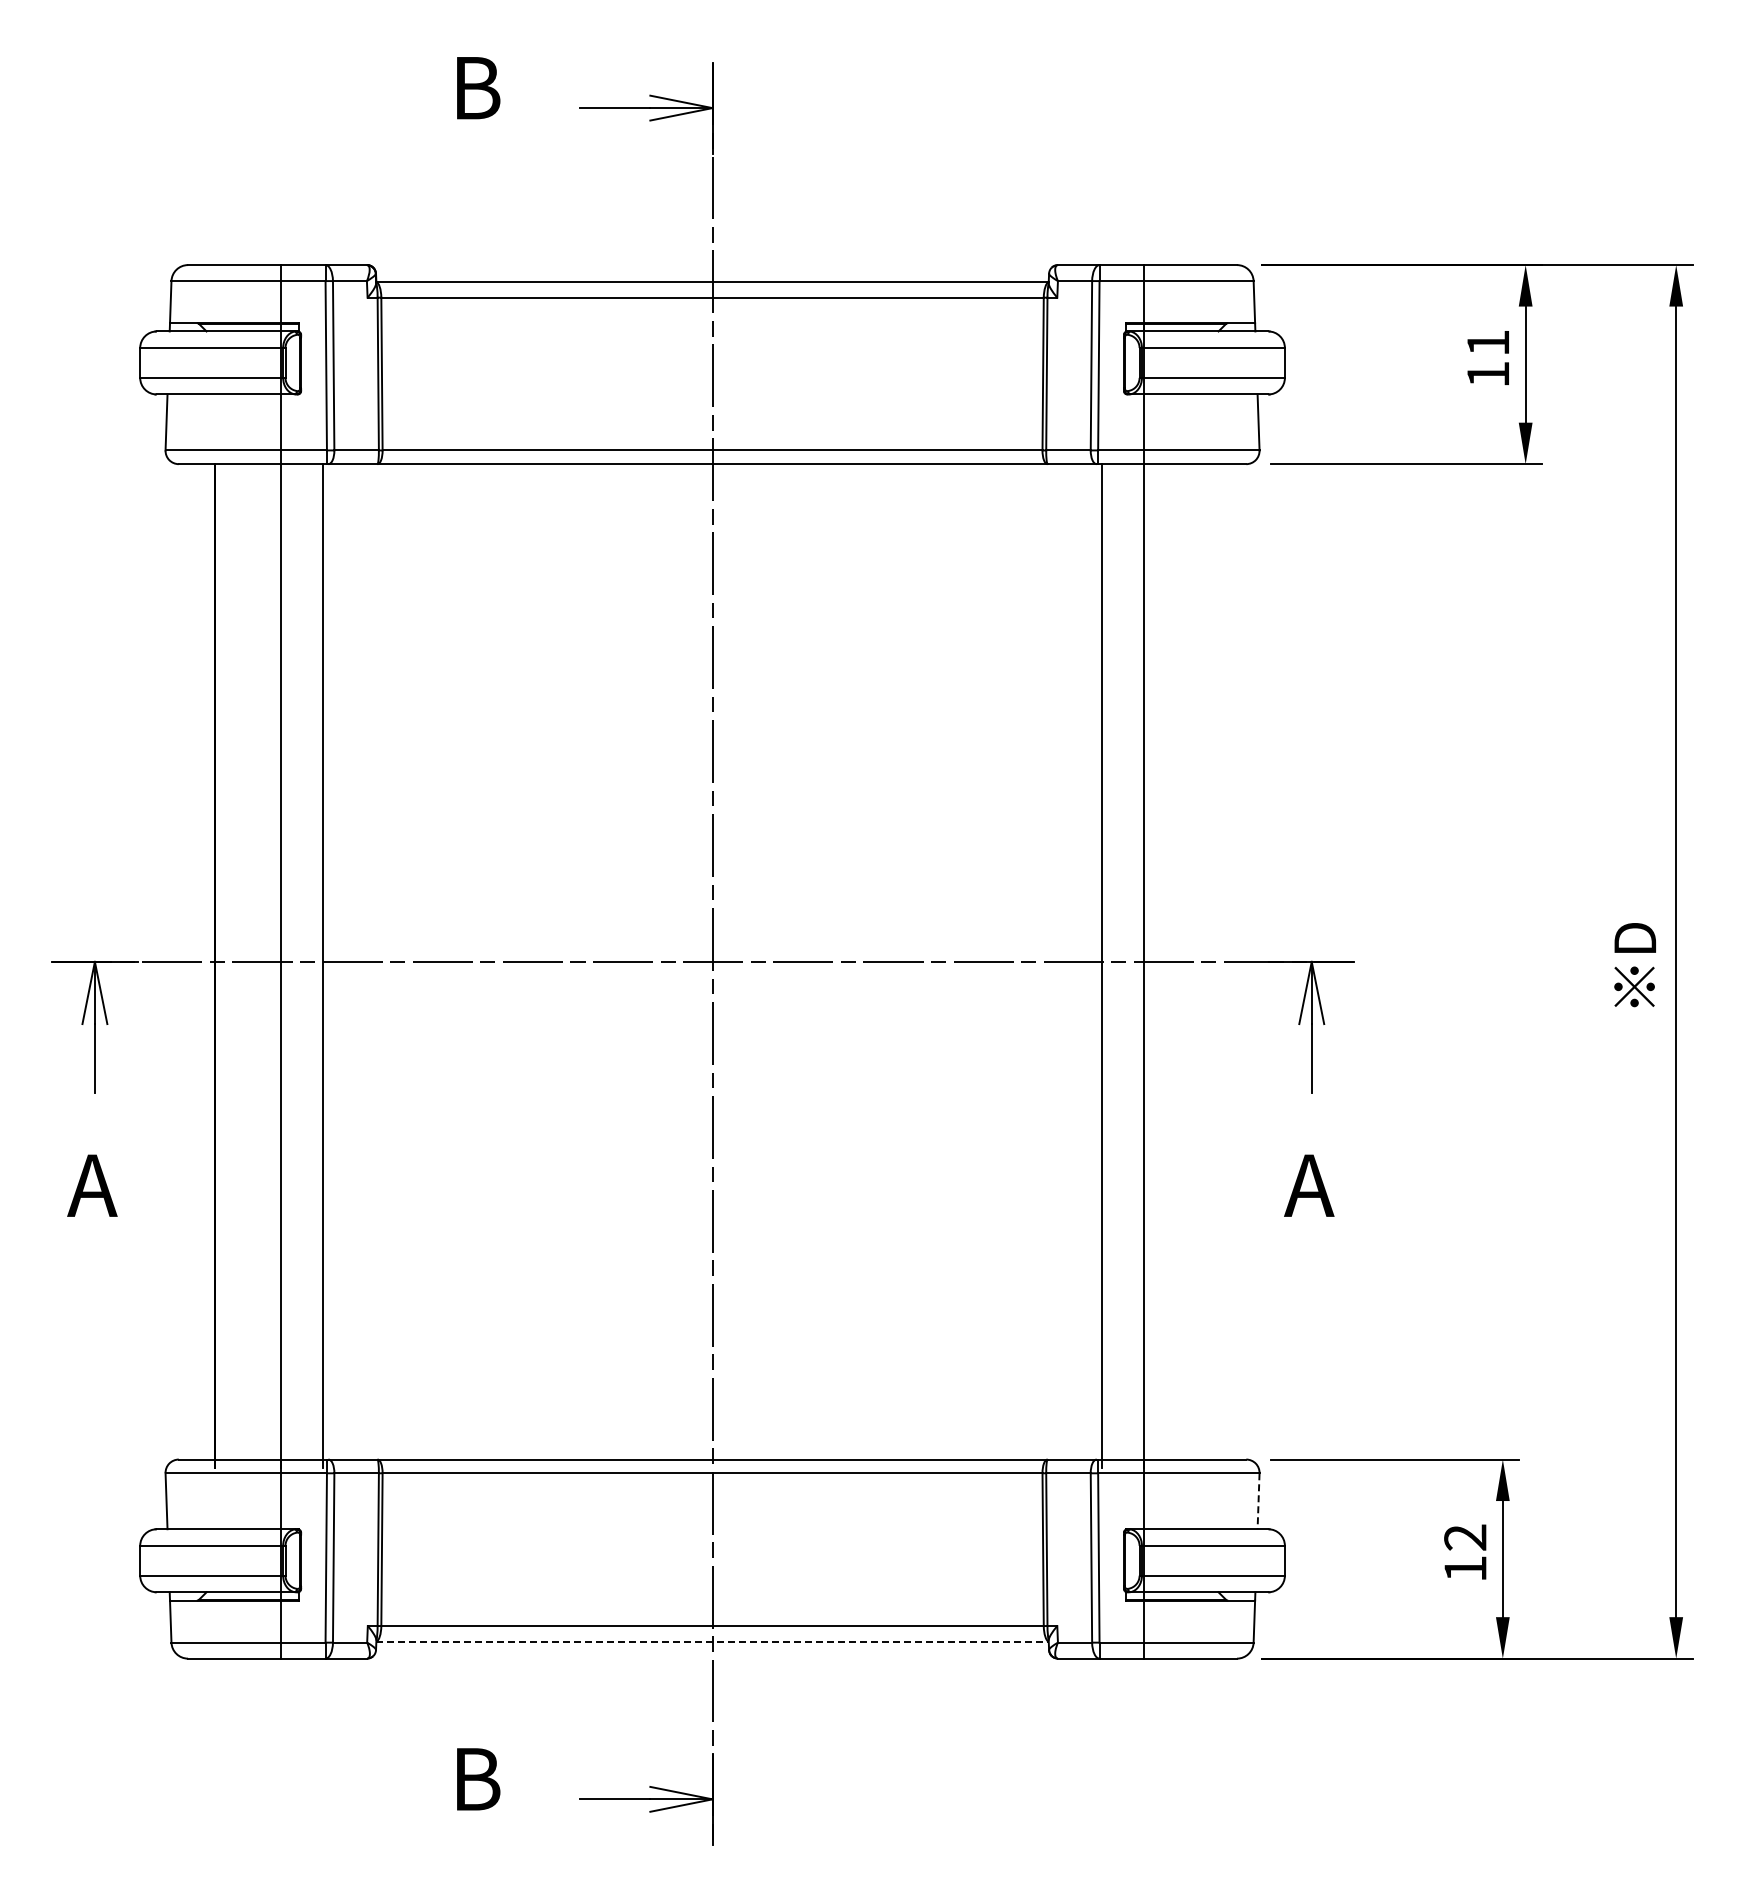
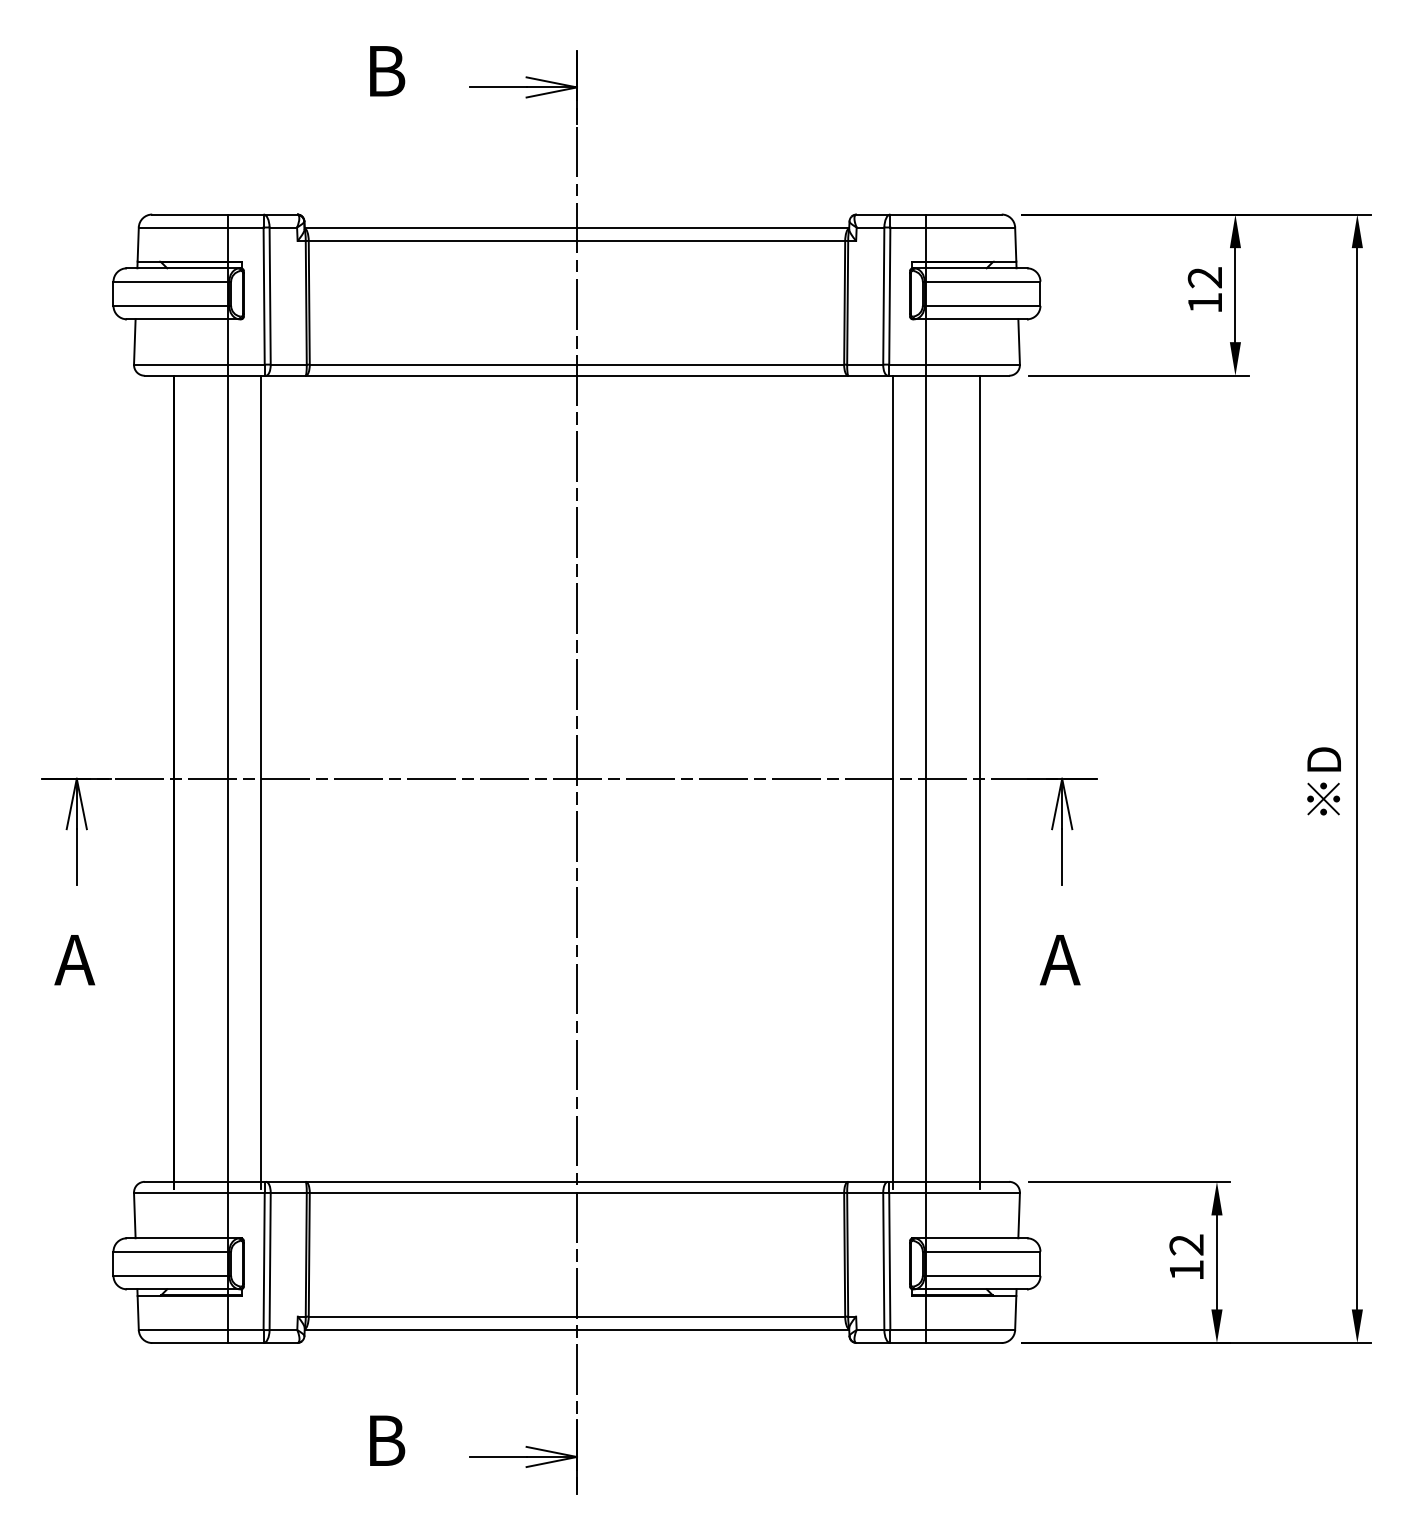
text: (1487, 343) -> (1204, 278), 11 -> 12
line: (1210, 965) -> (980, 781), added
line: (1258, 1501) -> (1019, 1215), dashed -> solid
line: (713, 1642) -> (577, 1329), dashed -> solid

